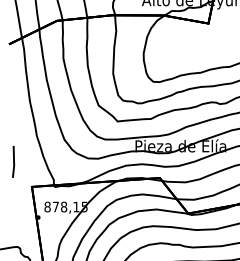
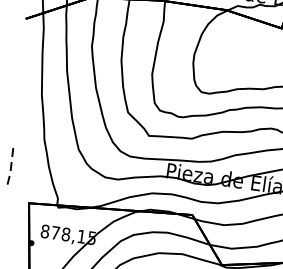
line: (14, 162) -> (11, 169), solid -> dashed

